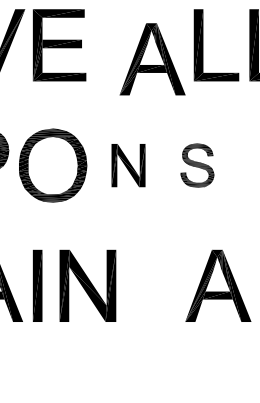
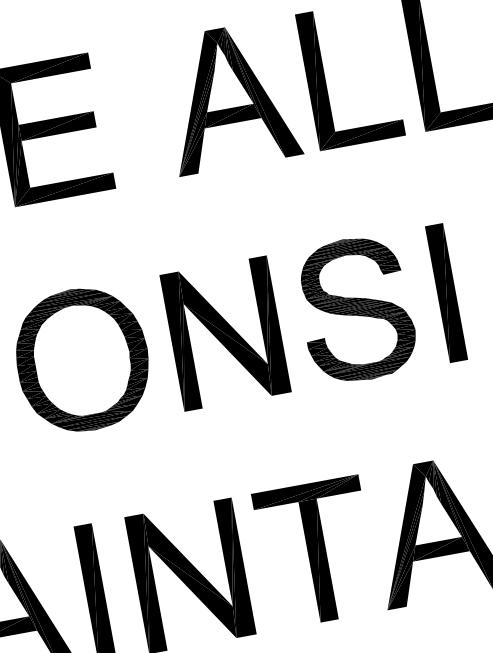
part: (152, 59) -> (229, 97), moved
part: (128, 165) -> (225, 333), size x1.67
part: (197, 165) -> (356, 309), size x1.67
part: (244, 165) -> (445, 293), added
part: (154, 285) -> (316, 551), added

